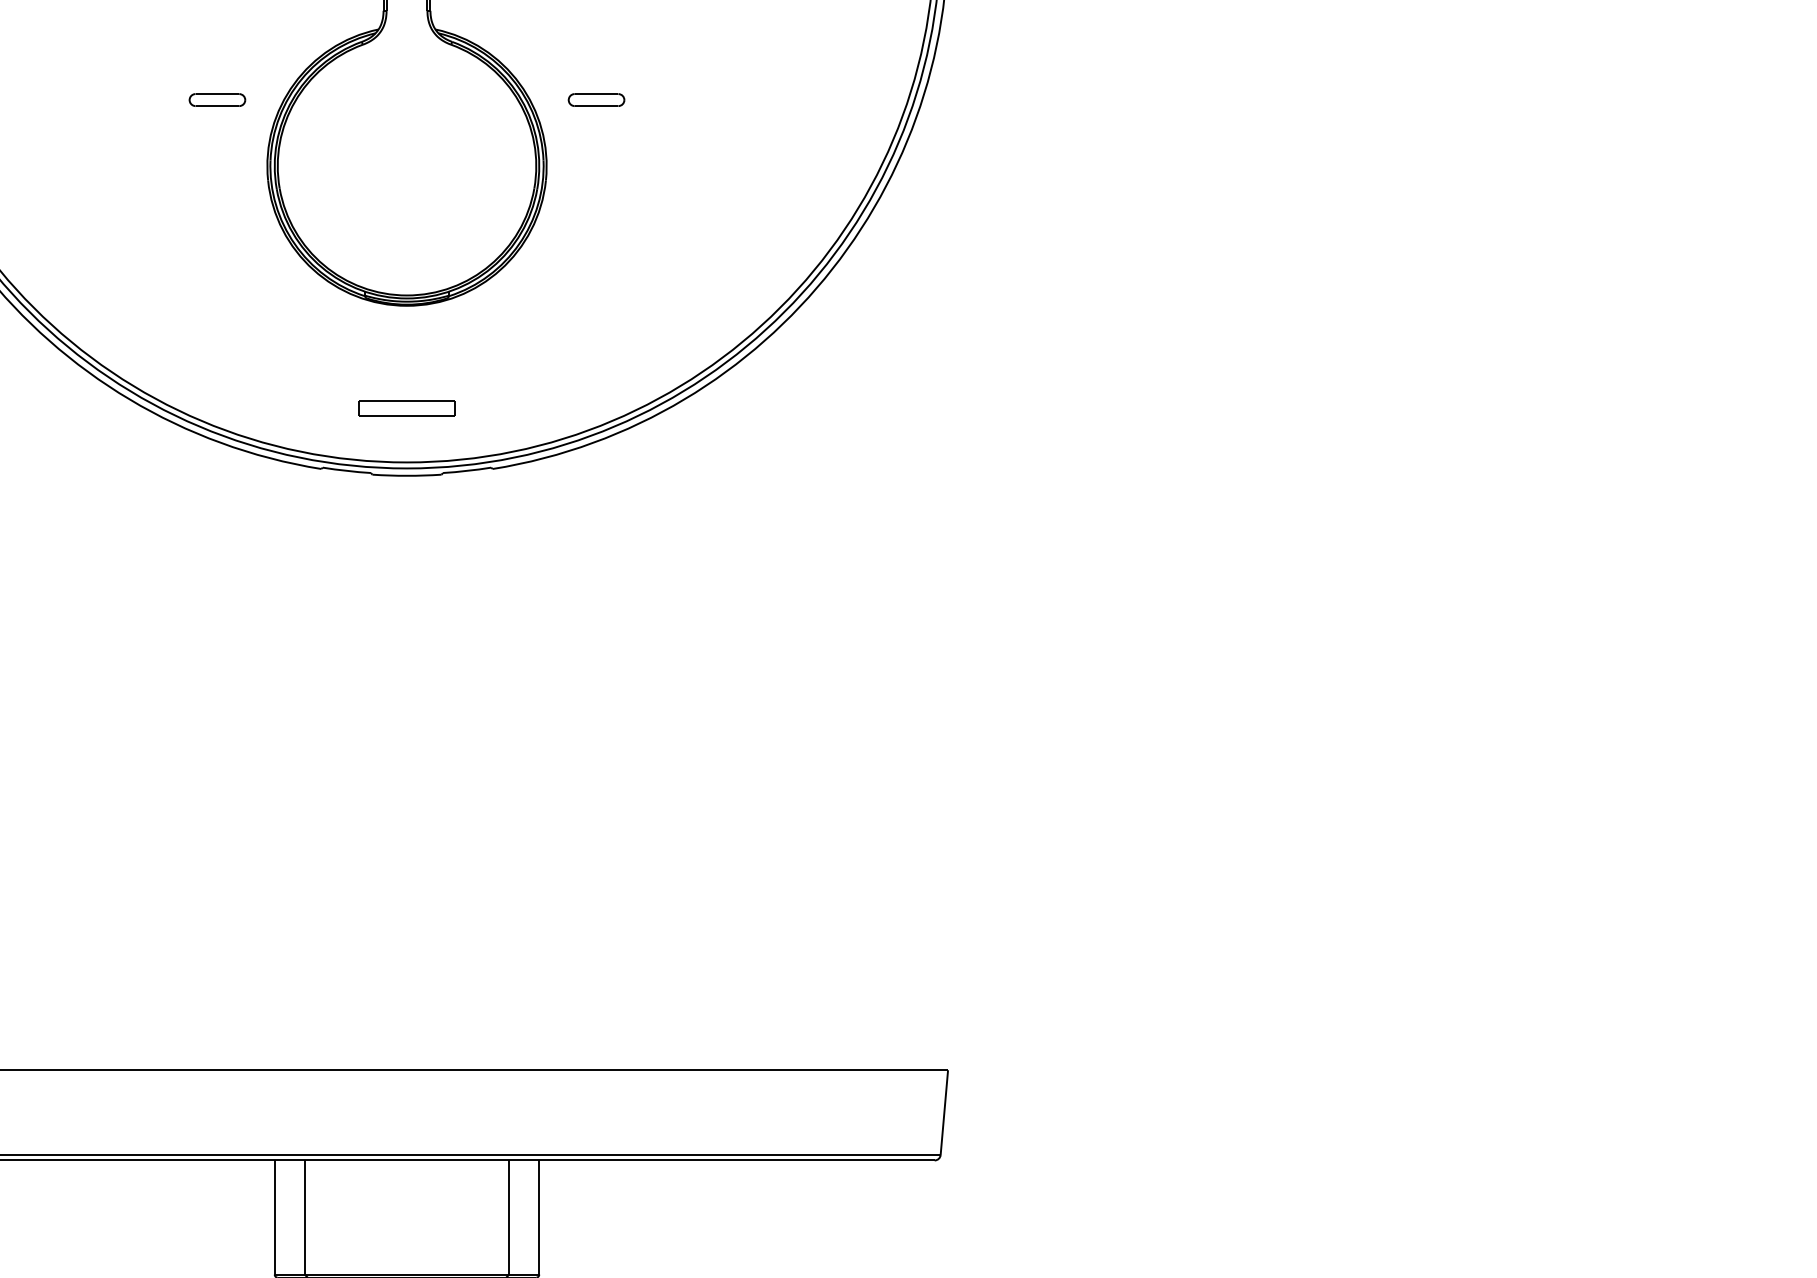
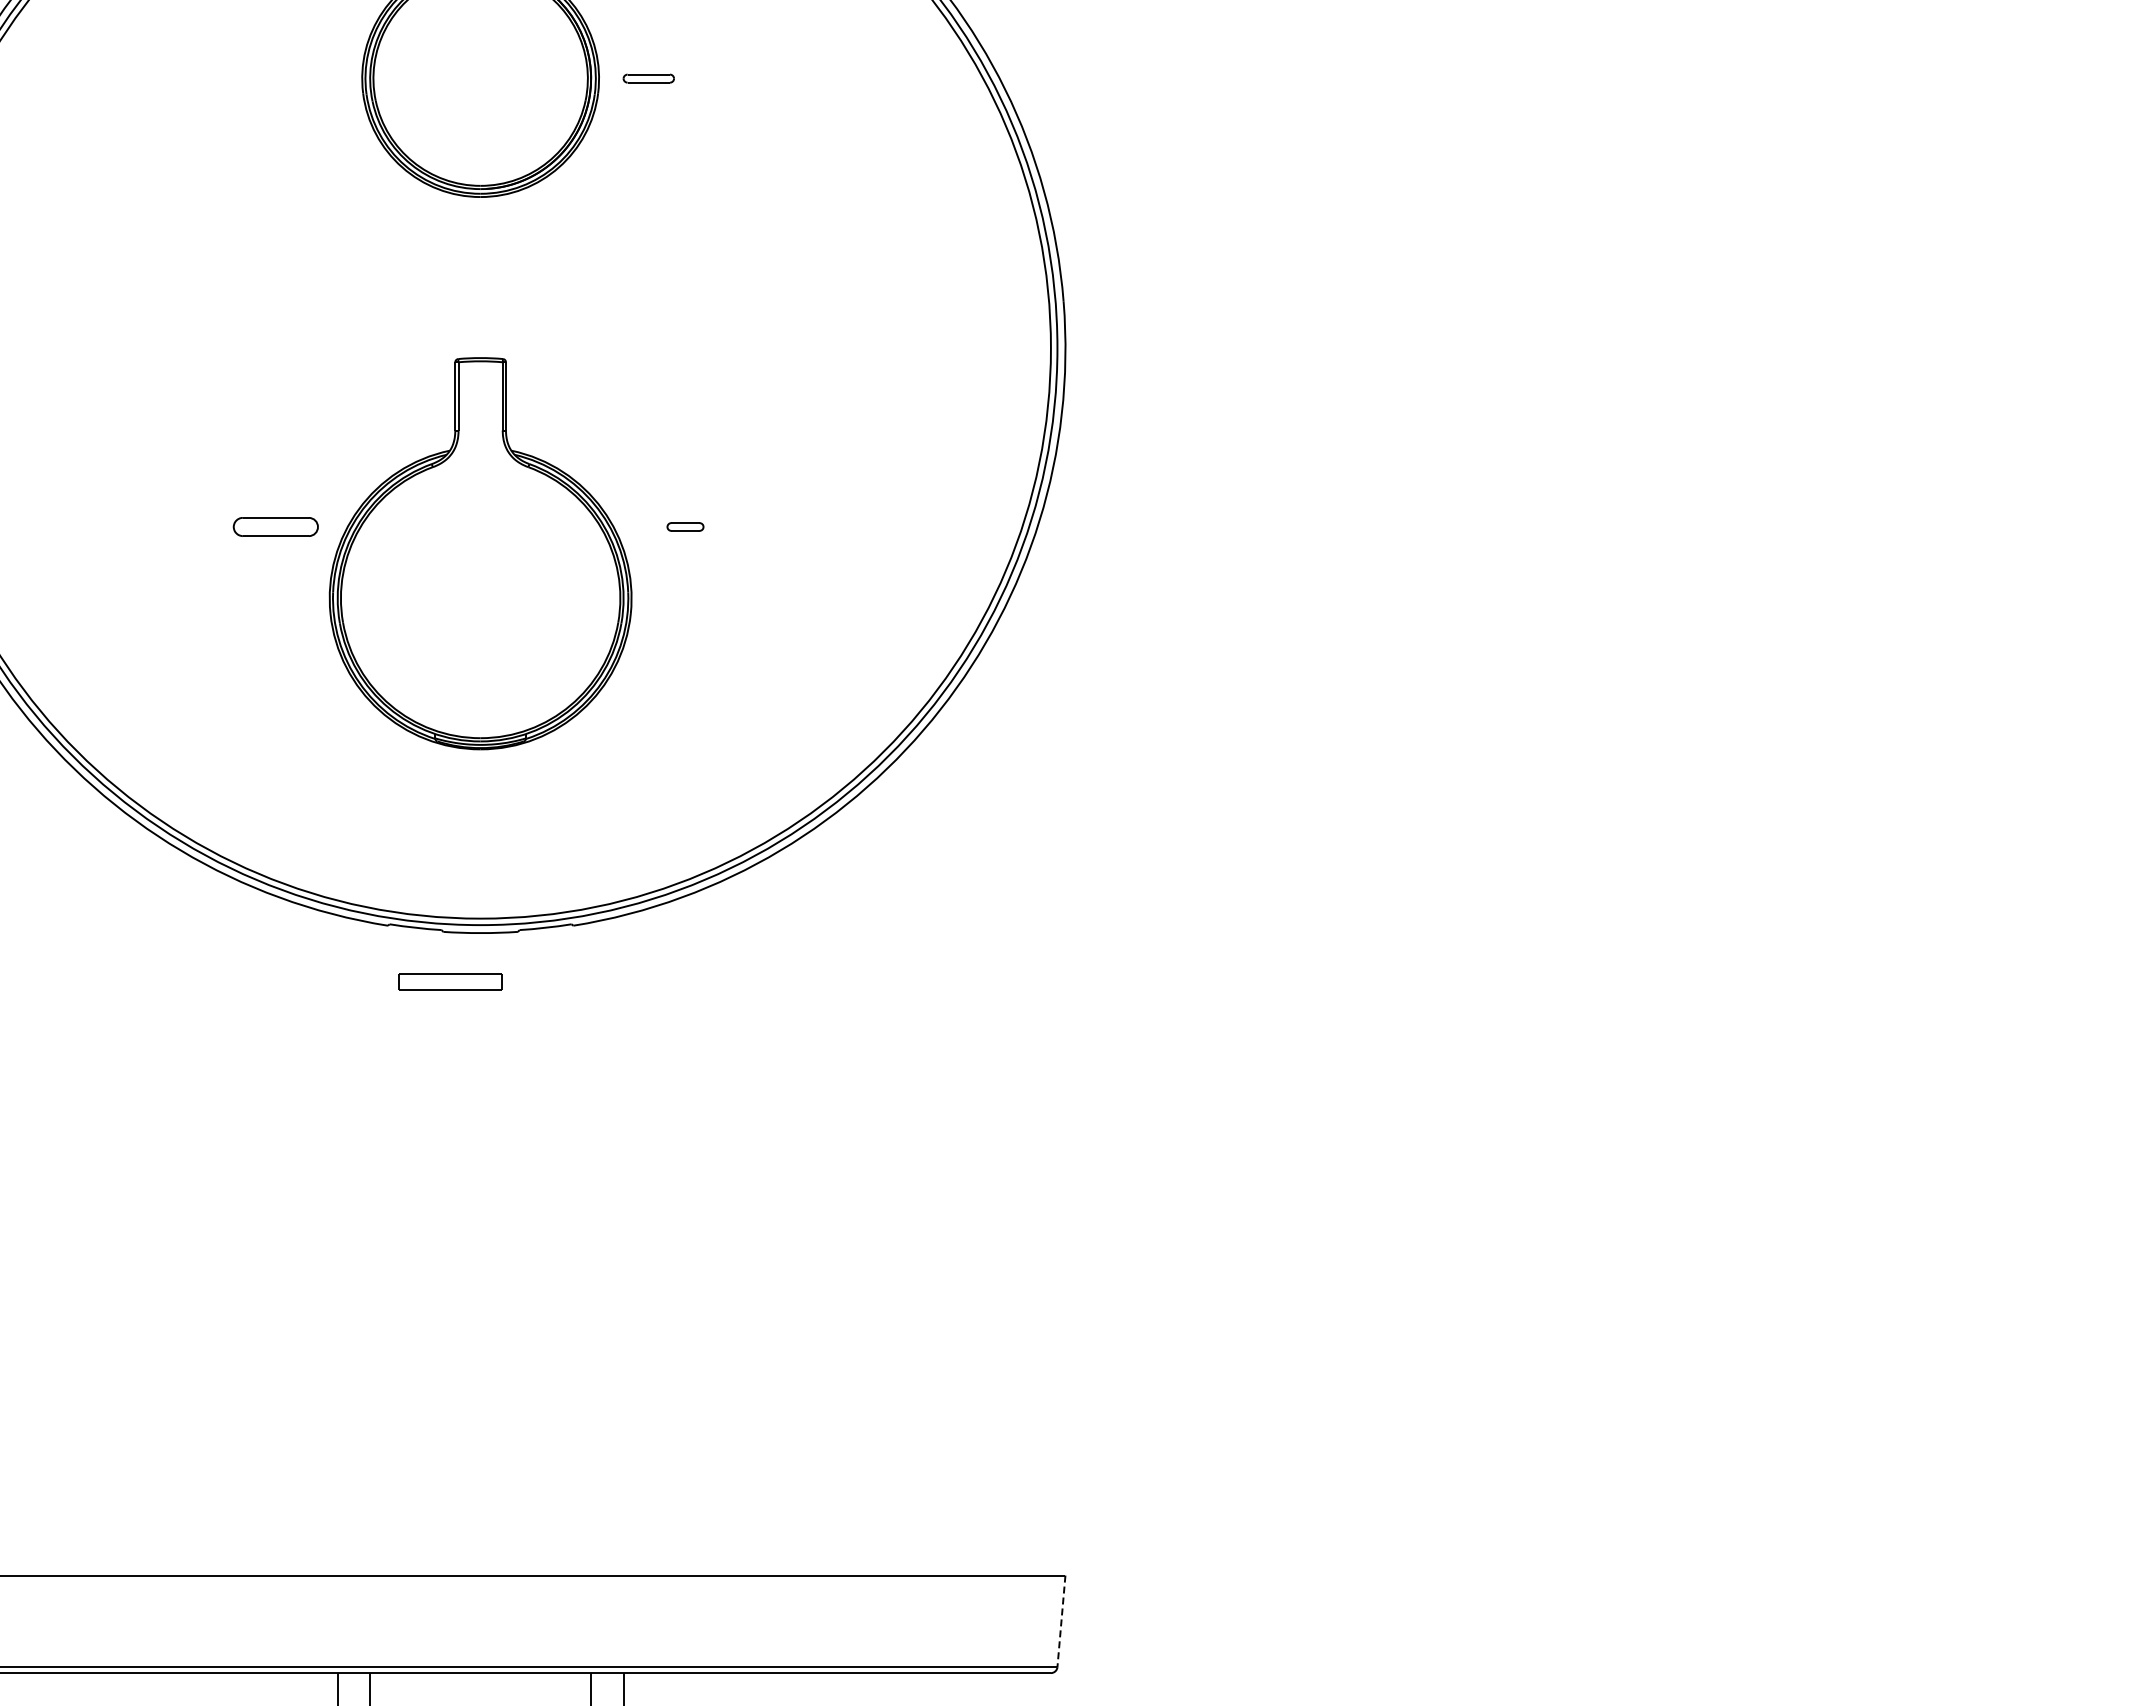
part: (217, 99) -> (275, 526), size x1.4
part: (596, 99) -> (685, 526), size x0.6
part: (406, 407) -> (450, 981), moved
line: (944, 1112) -> (1061, 1621), solid -> dashed

